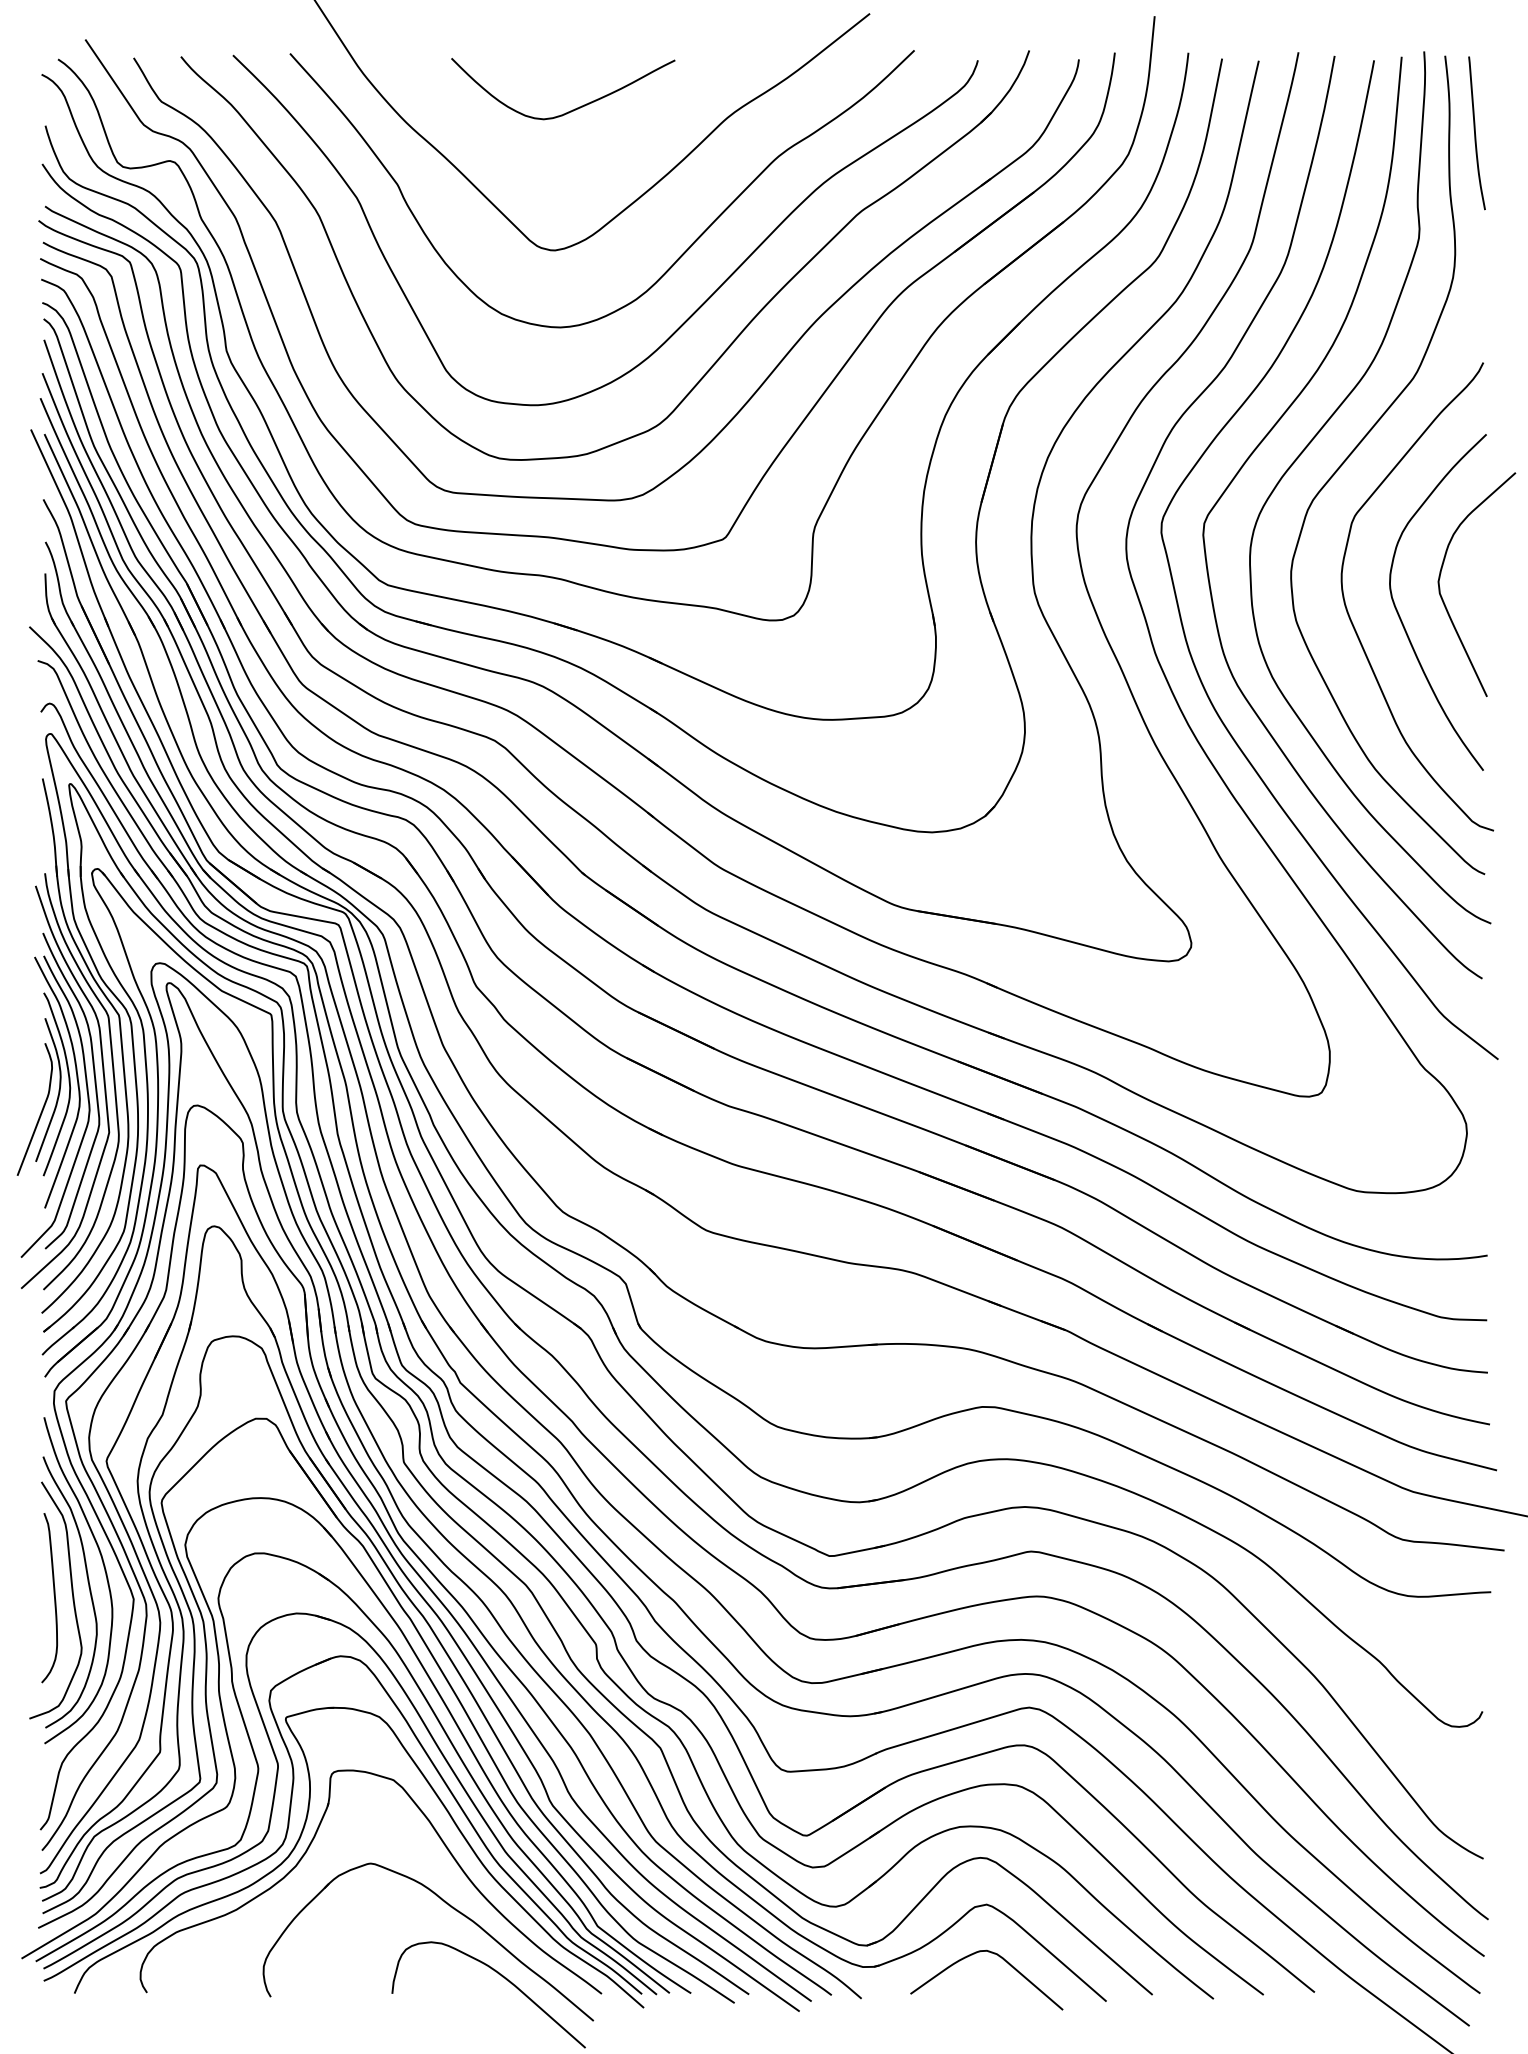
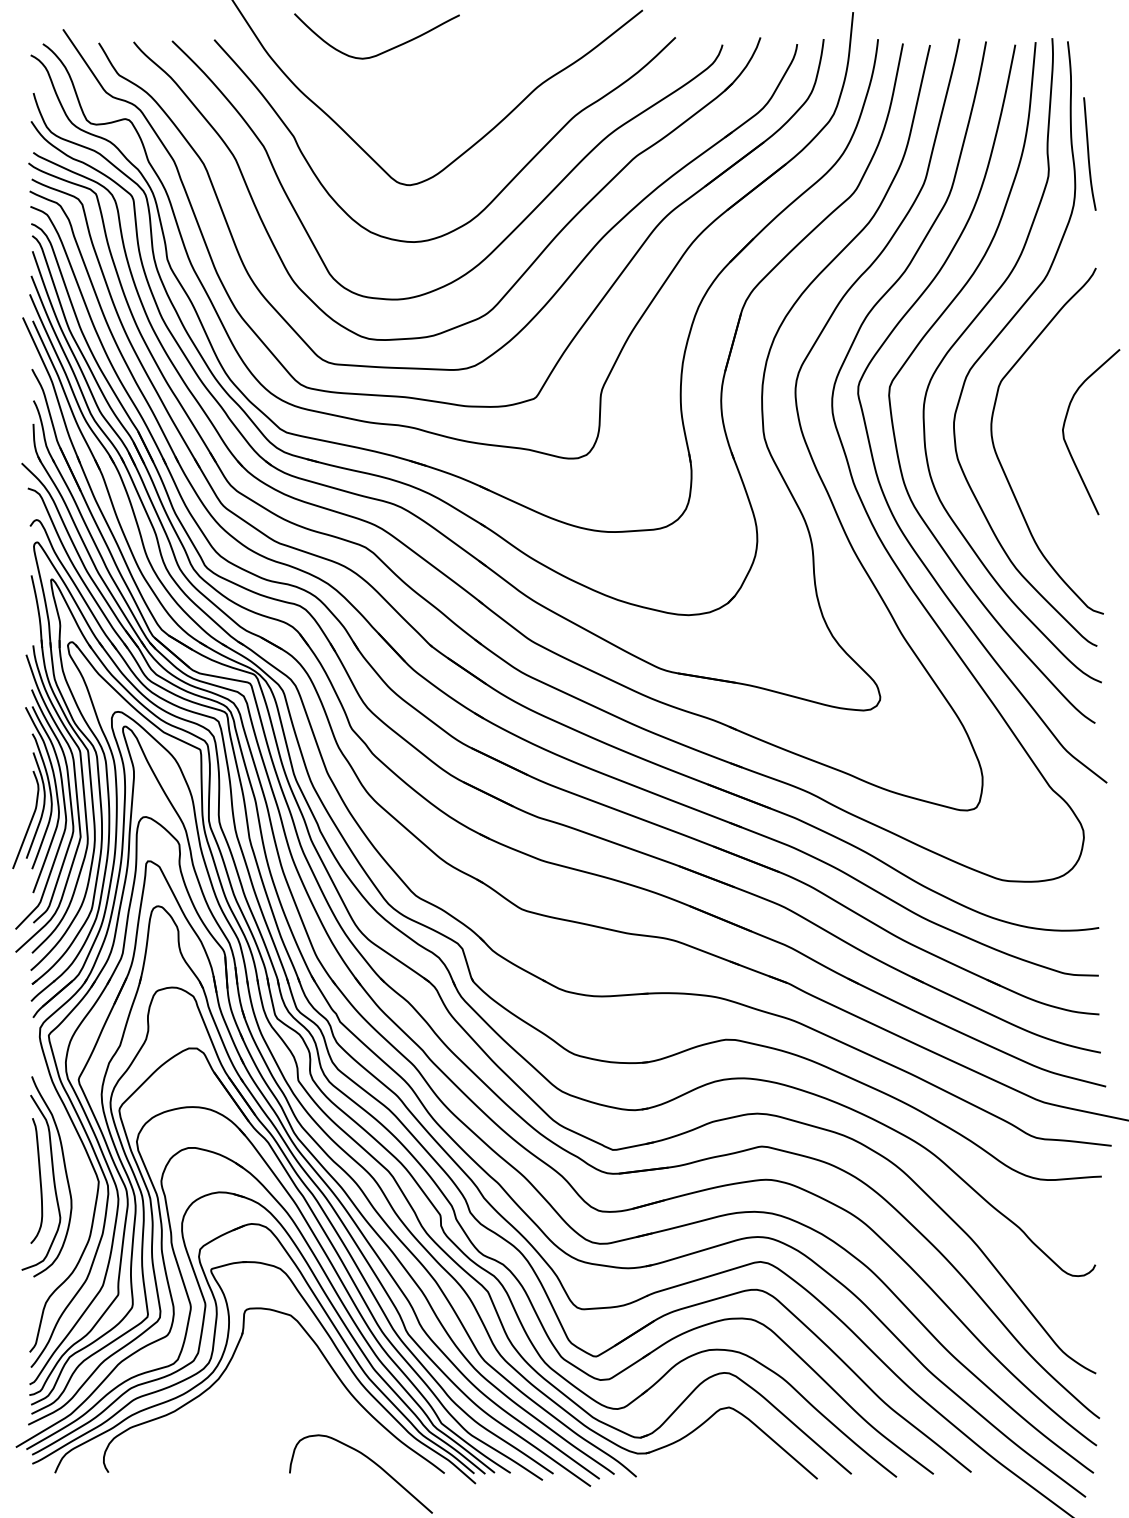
curve: (572, 109) -> (383, 51), moved
curve: (1475, 133) -> (1088, 154), moved
curve: (1401, 618) -> (1035, 457), removed
curve: (105, 1575) -> (77, 1164), removed
part: (450, 1907) -> (332, 1409), removed
curve: (1003, 1960) -> (741, 1448), removed

